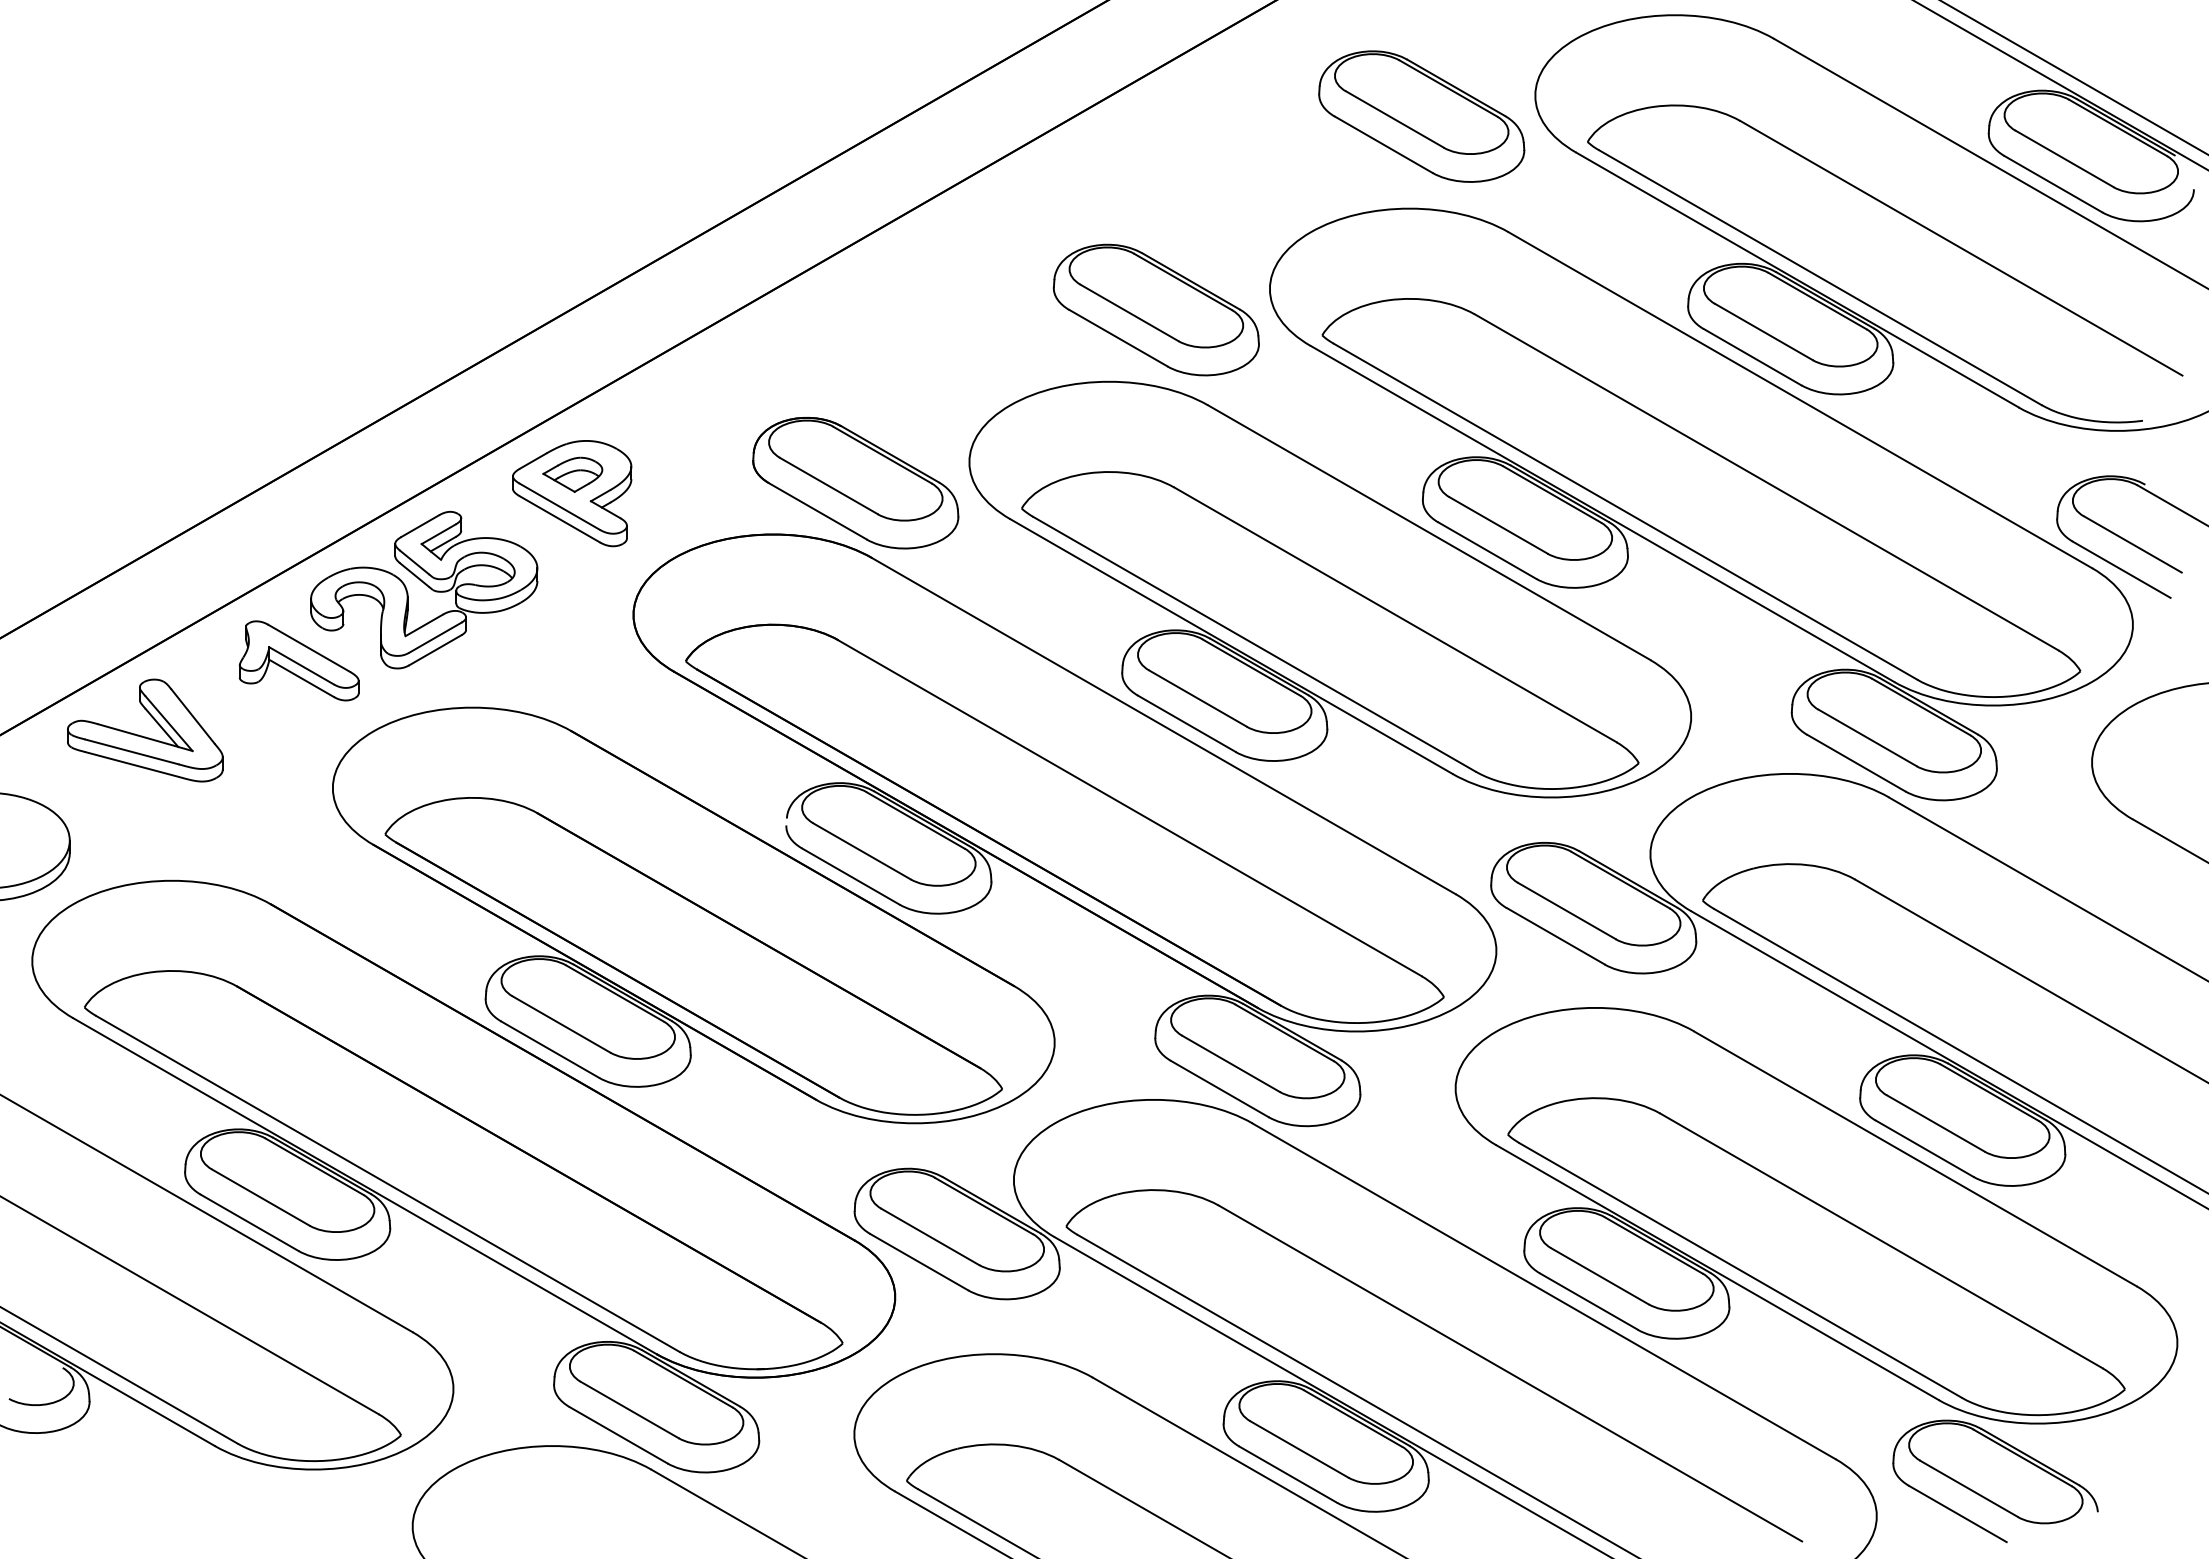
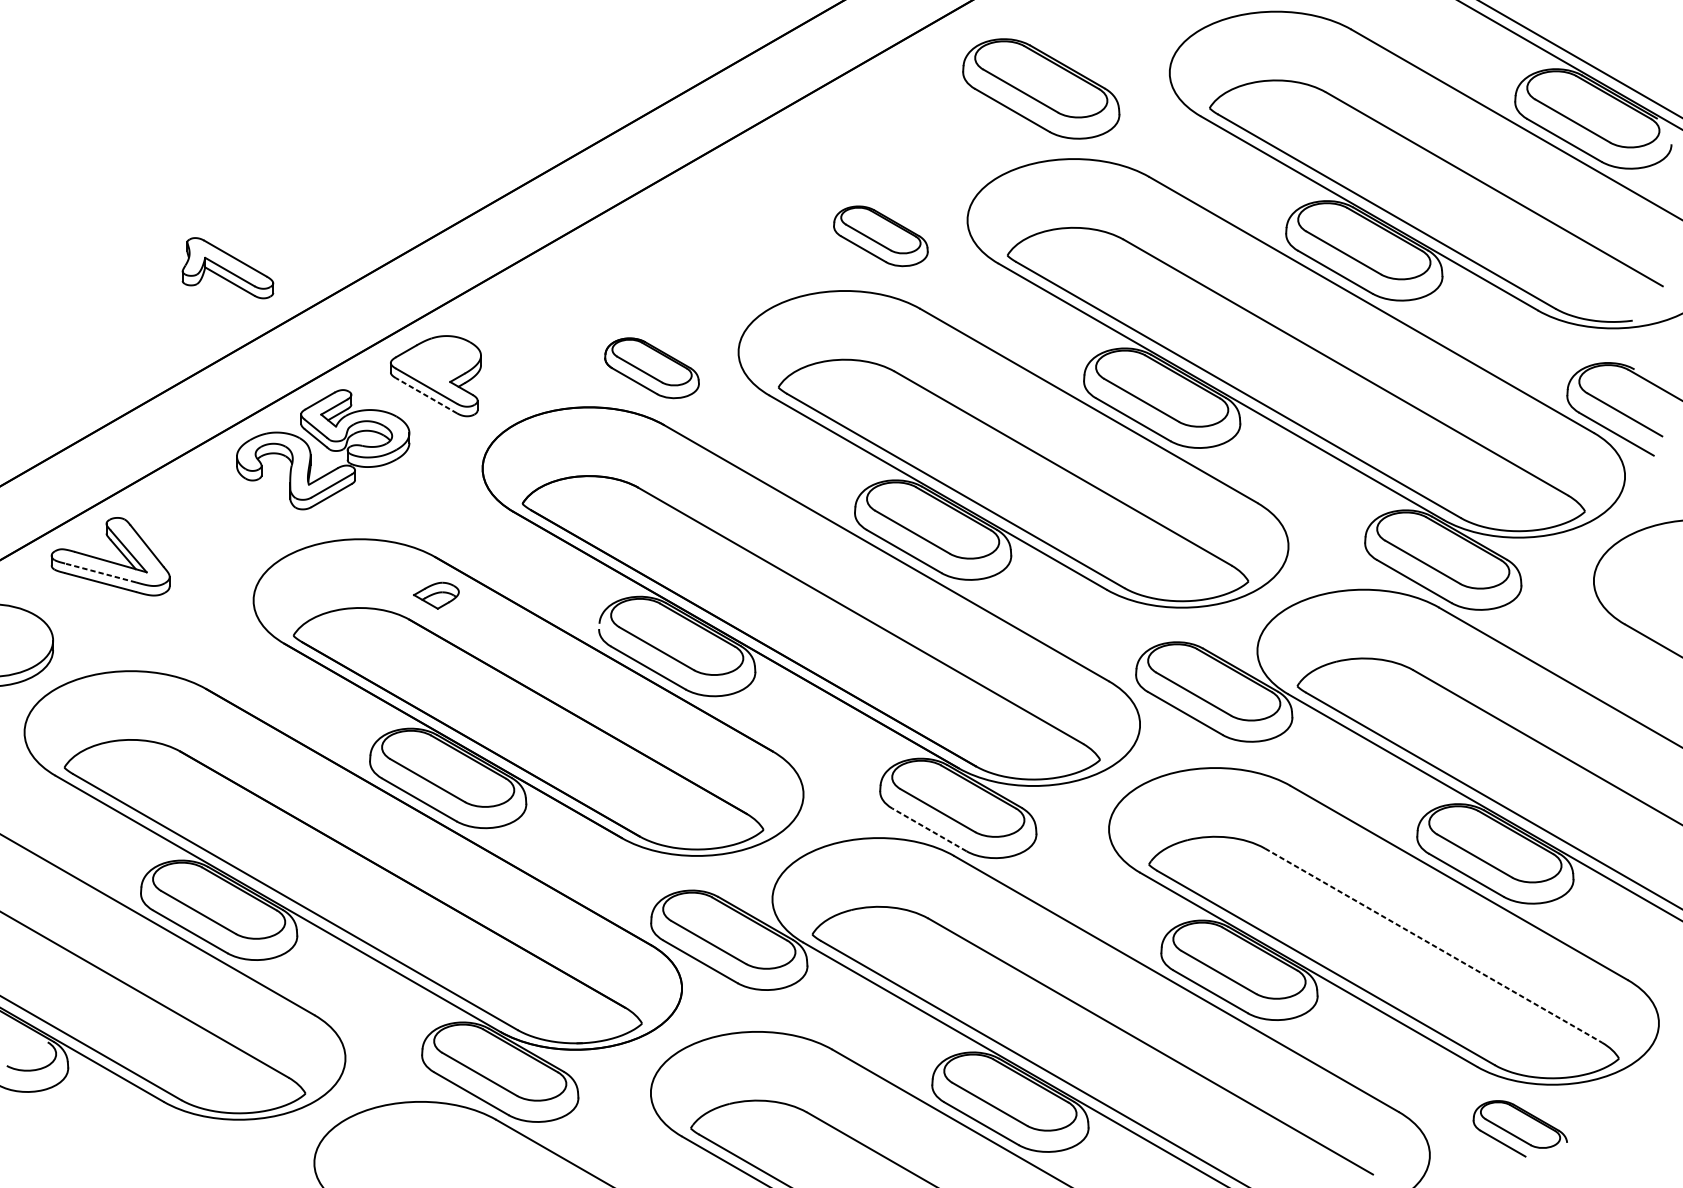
part: (1421, 116) -> (1041, 88), moved
part: (1155, 309) -> (880, 235), size x0.6
part: (572, 474) -> (436, 595), moved
part: (855, 483) -> (651, 368), size x0.6
line: (559, 519) -> (426, 395), solid -> dashed
part: (298, 660) -> (227, 267), moved
line: (131, 751) -> (100, 572), solid -> dashed
line: (1219, 1088) -> (929, 829), solid -> dashed
line: (1882, 1241) -> (1434, 945), solid -> dashed
part: (1995, 1481) -> (1520, 1128), size x0.6

